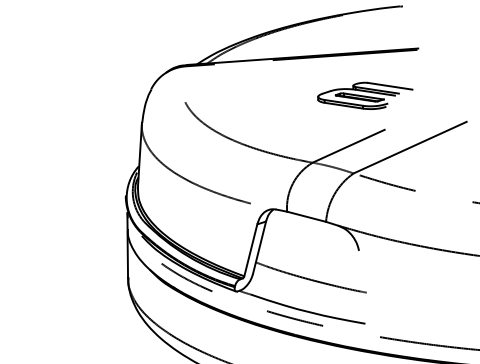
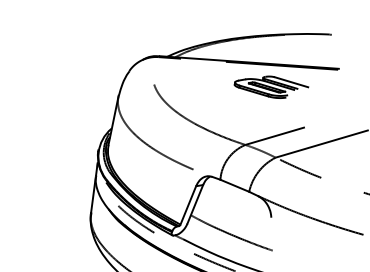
part: (365, 95) -> (271, 86), moved

